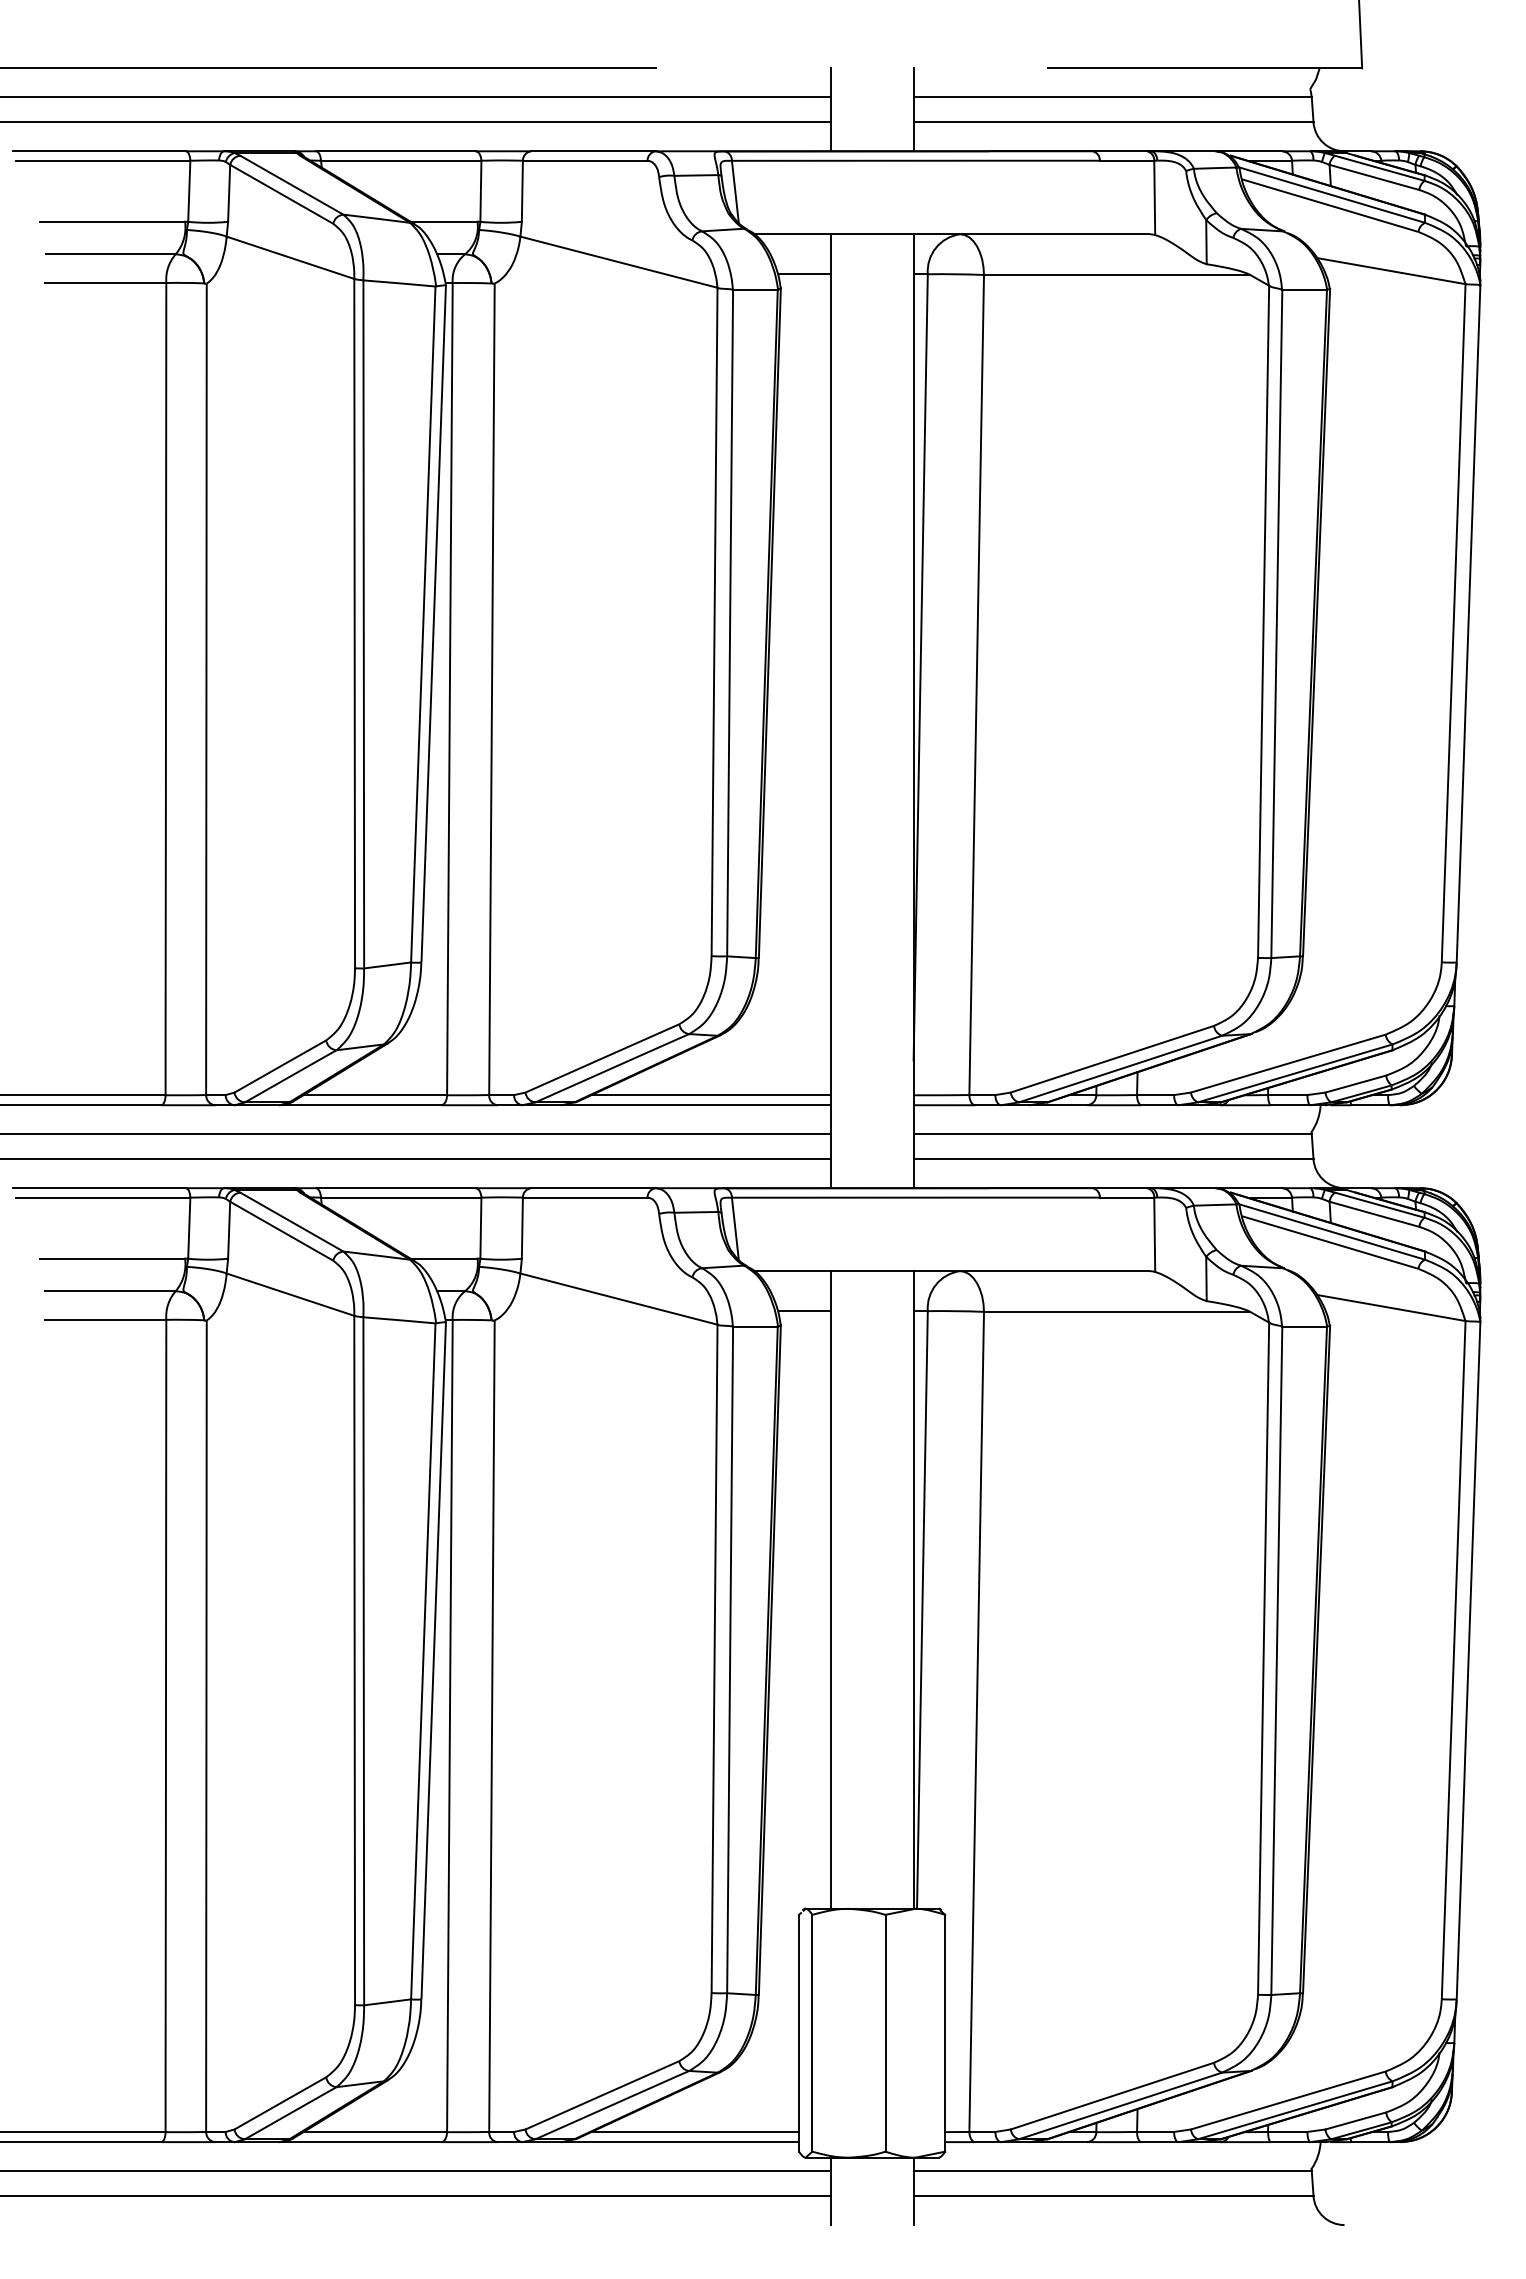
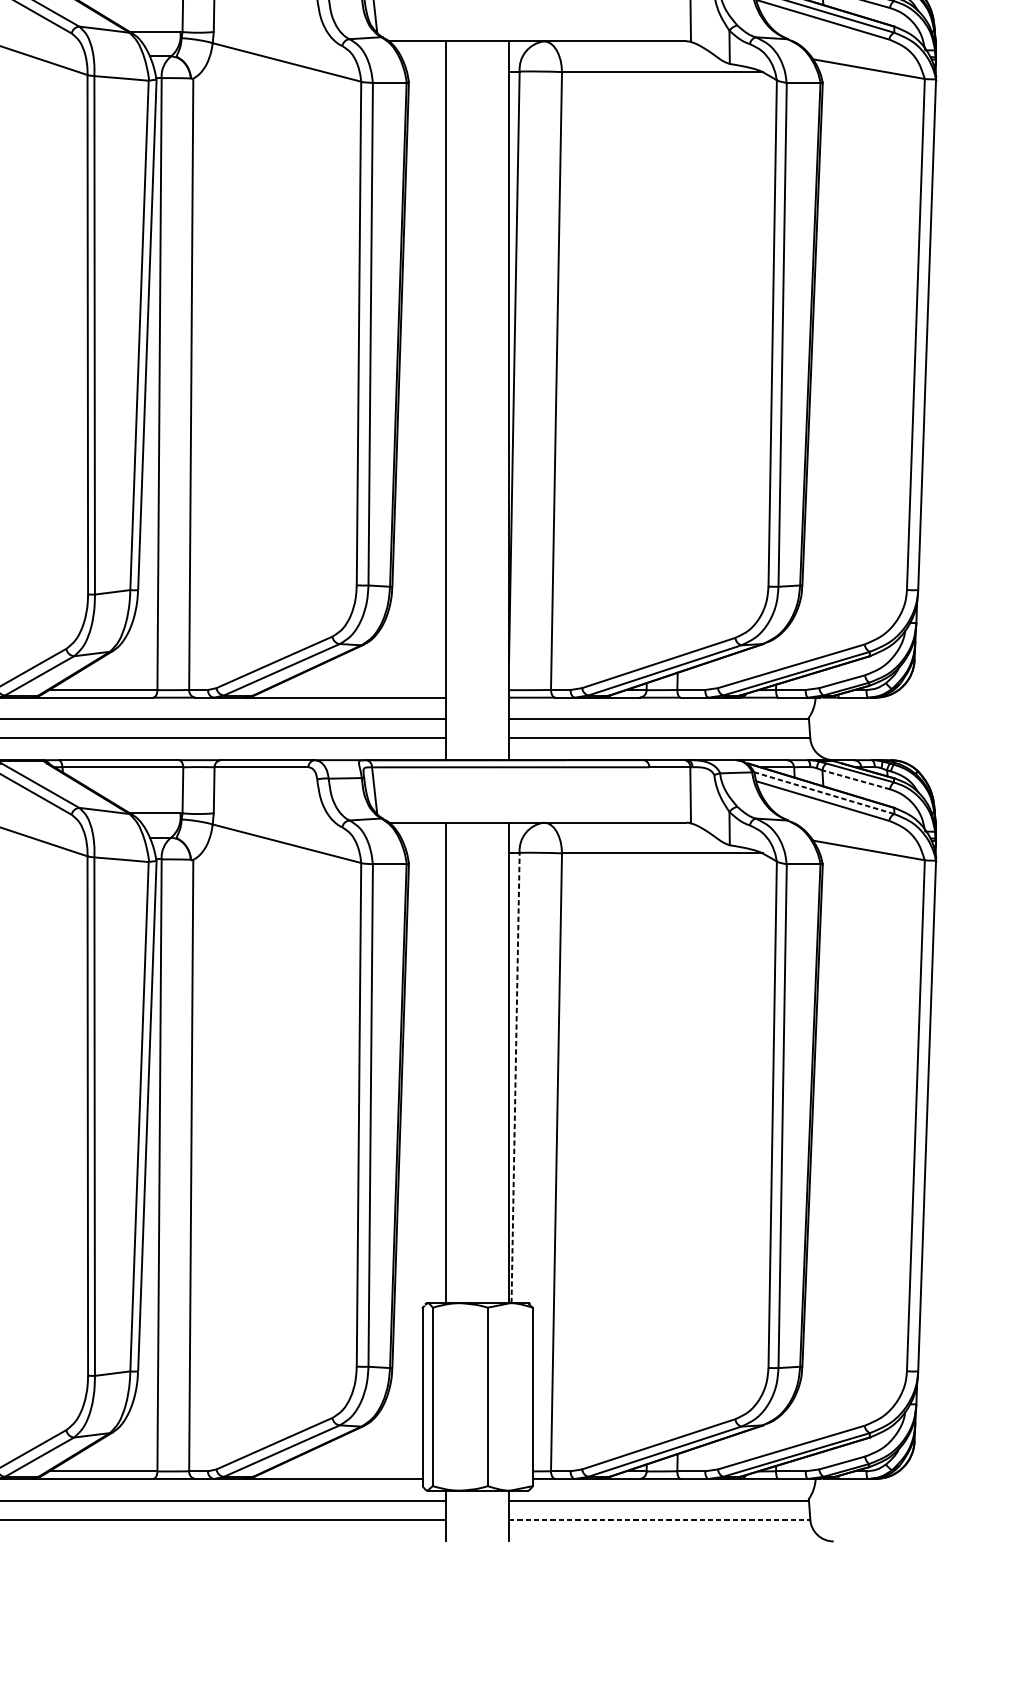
line: (804, 274) -> (426, 71), removed
line: (711, 1095) -> (356, 690), removed
line: (1374, 1214) -> (856, 779), solid -> dashed
line: (1331, 1231) -> (823, 792), solid -> dashed
line: (804, 1311) -> (426, 853), removed
line: (922, 1610) -> (515, 1078), solid -> dashed
line: (695, 2132) -> (344, 1471), removed
line: (1113, 2196) -> (659, 1519), solid -> dashed

